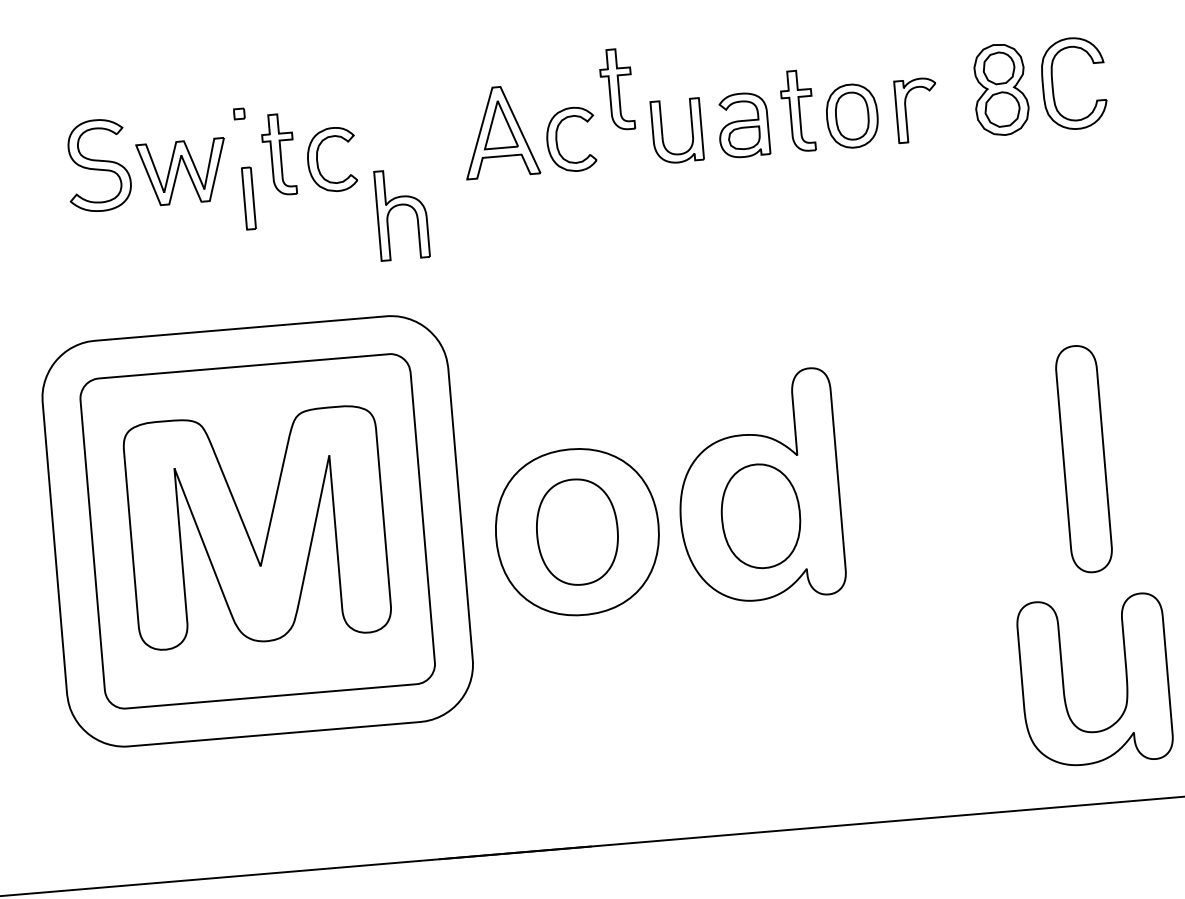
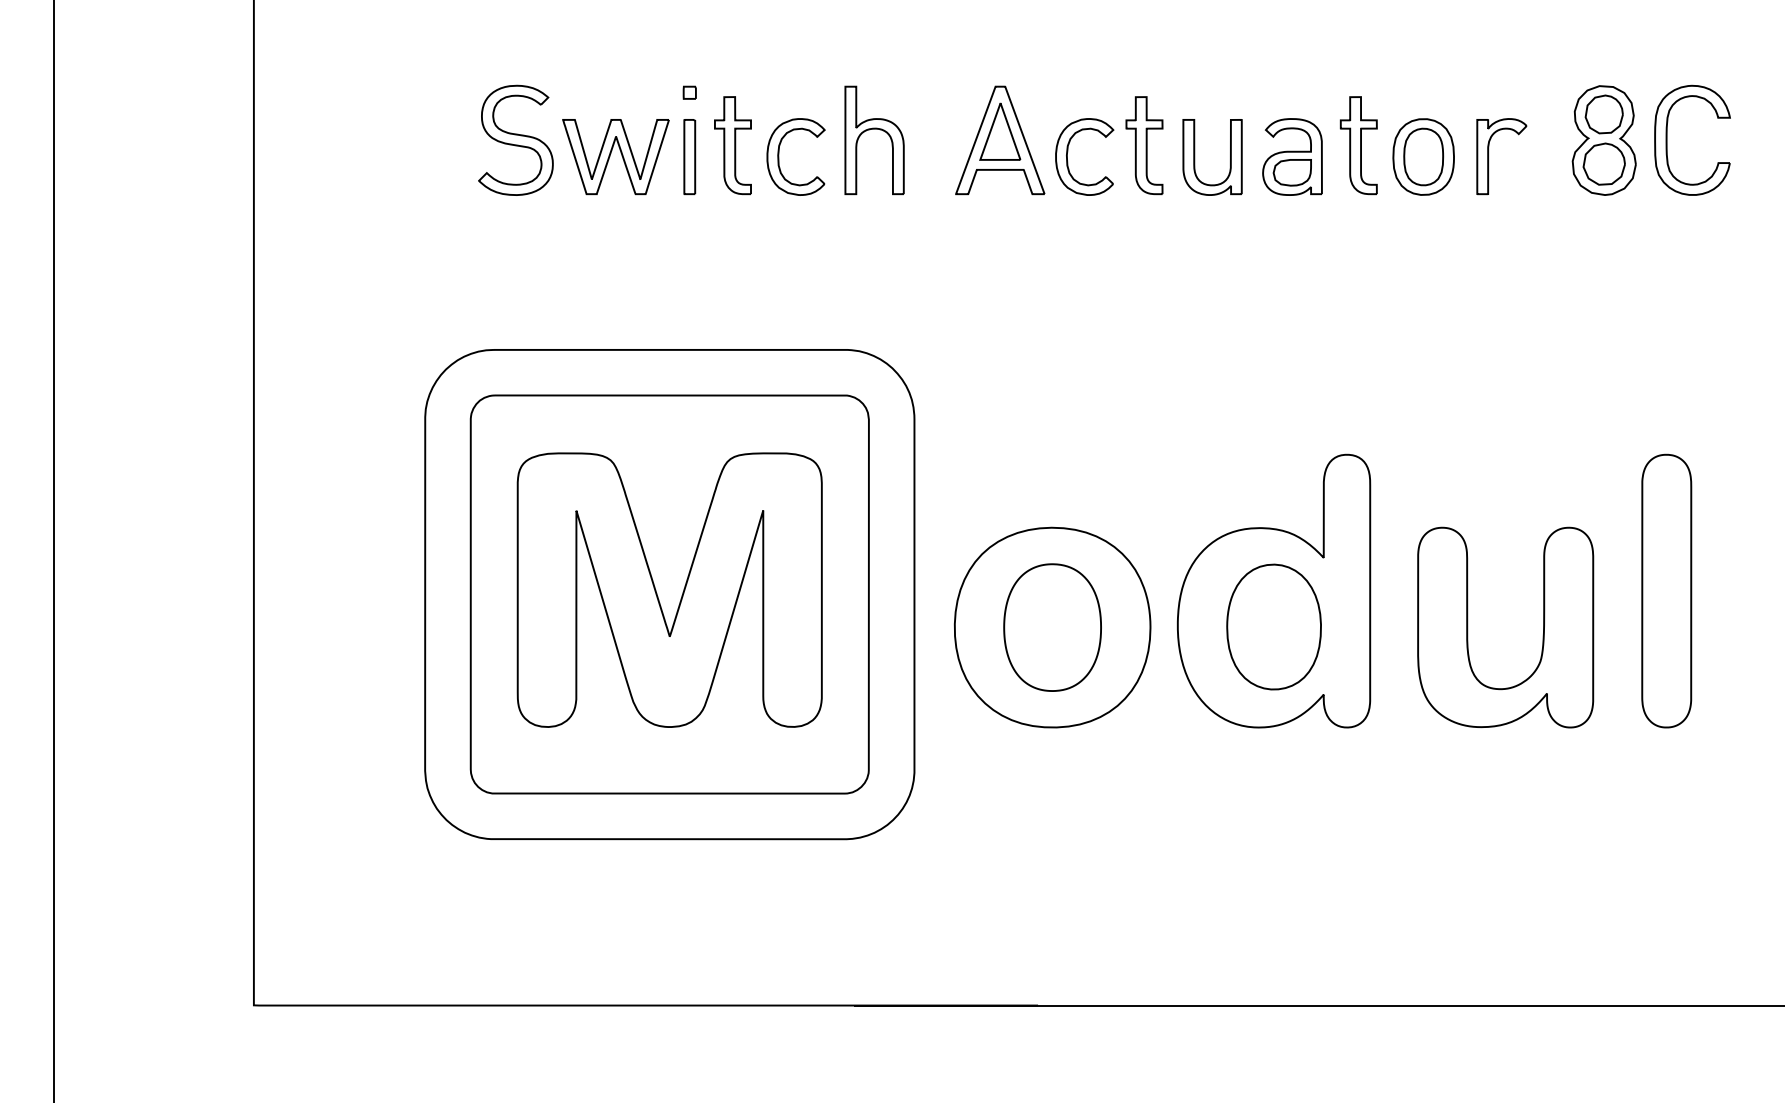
part: (616, 89) -> (1144, 145), moved
part: (248, 198) -> (689, 157), moved
part: (401, 205) -> (874, 129), moved
part: (1064, 683) -> (1468, 627), moved

